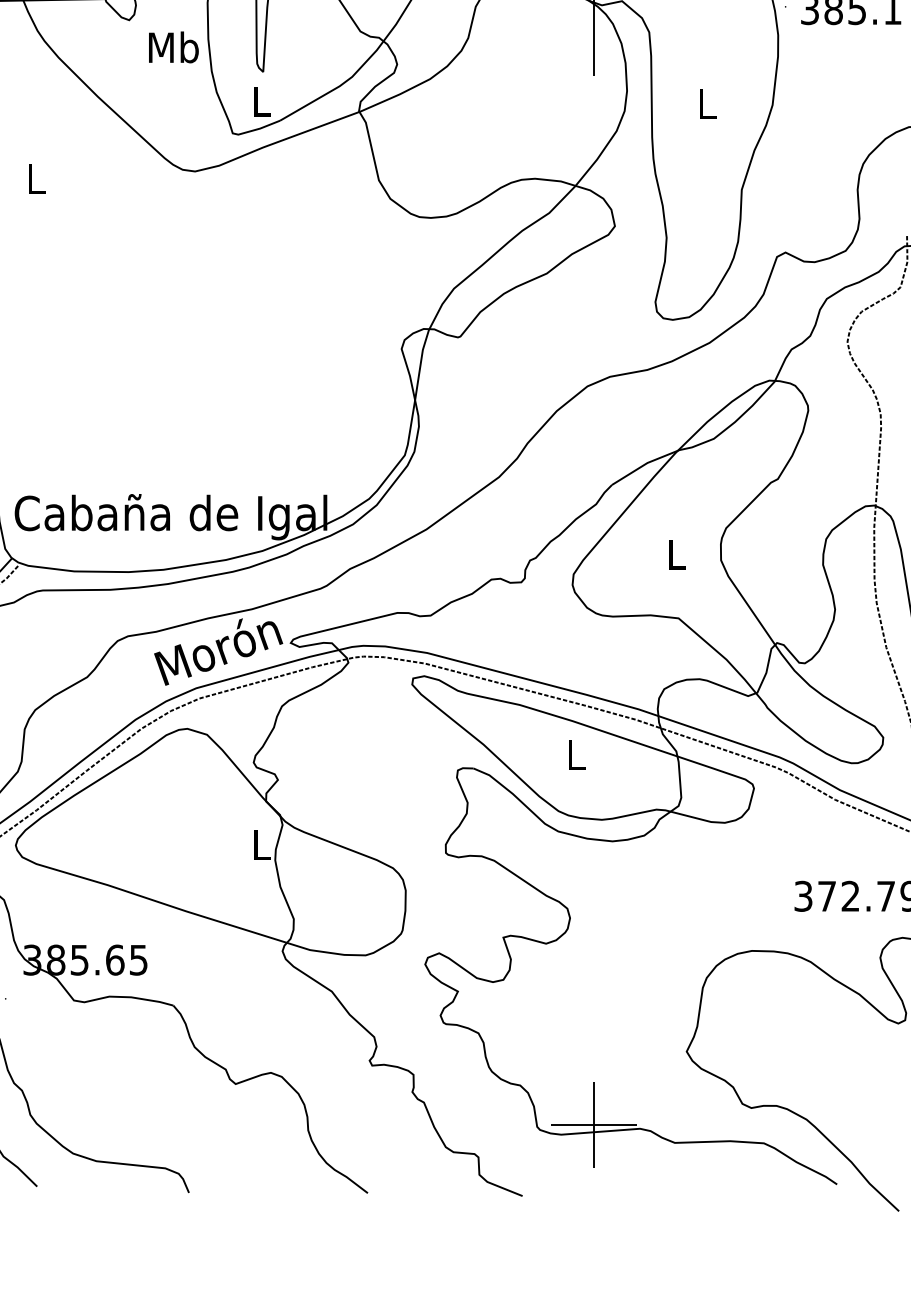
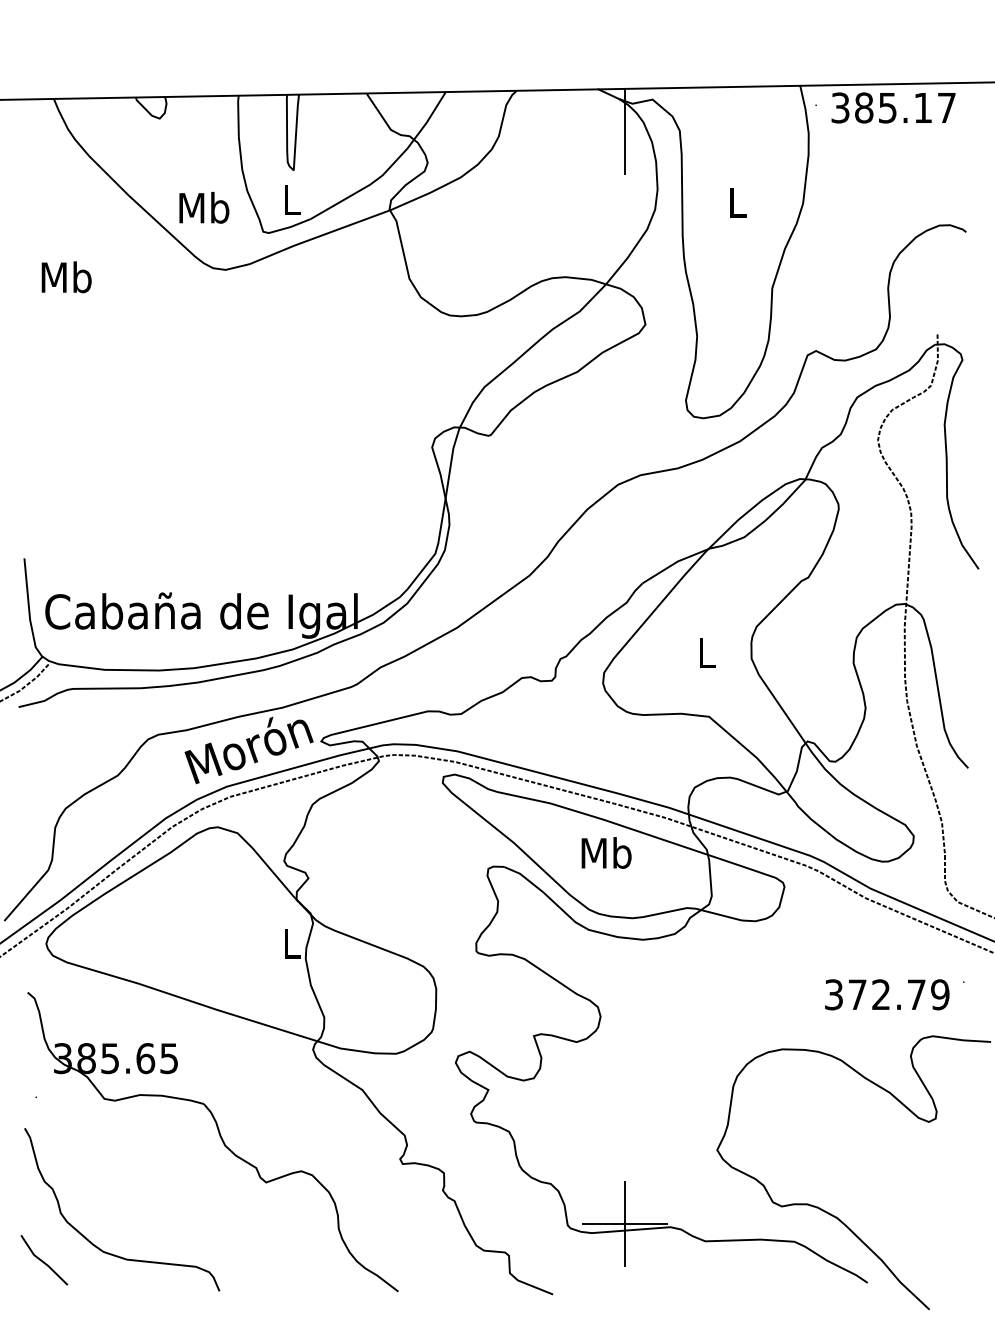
text: (173, 47) -> (204, 207), moved
text: (35, 179) -> (66, 277), L -> Mb
text: (575, 754) -> (606, 852), L -> Mb

